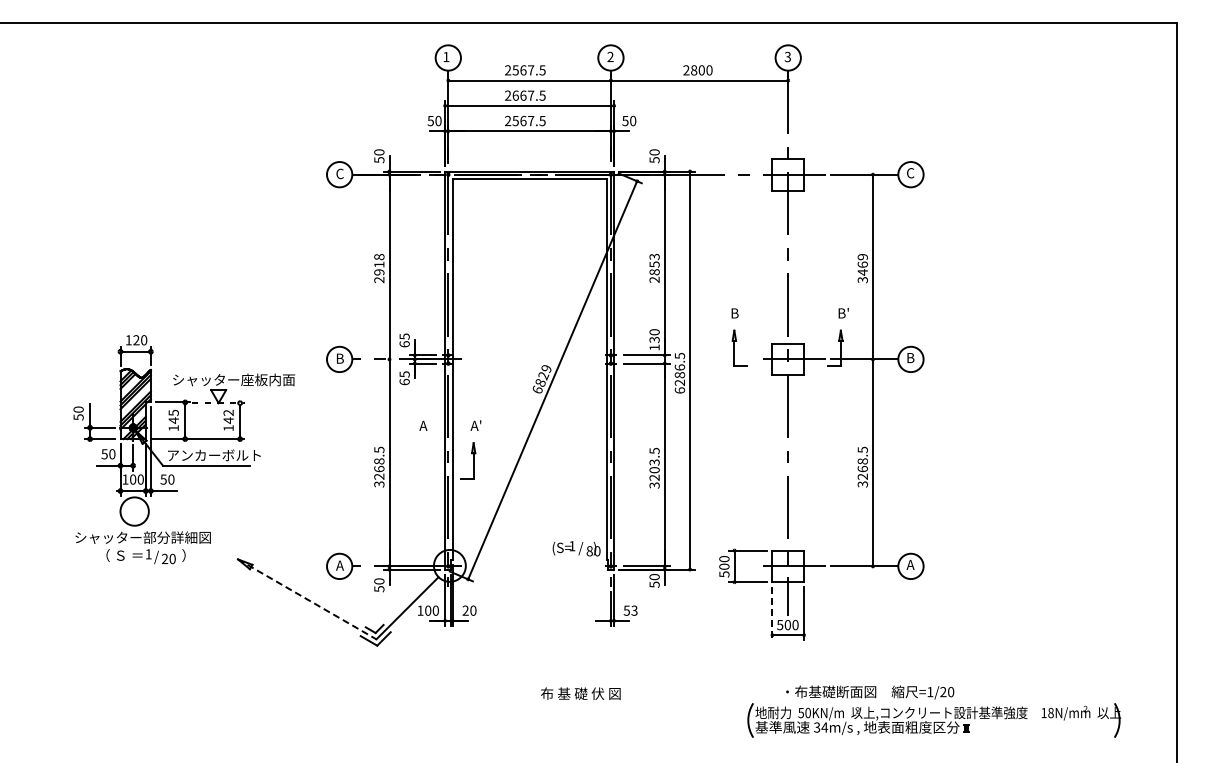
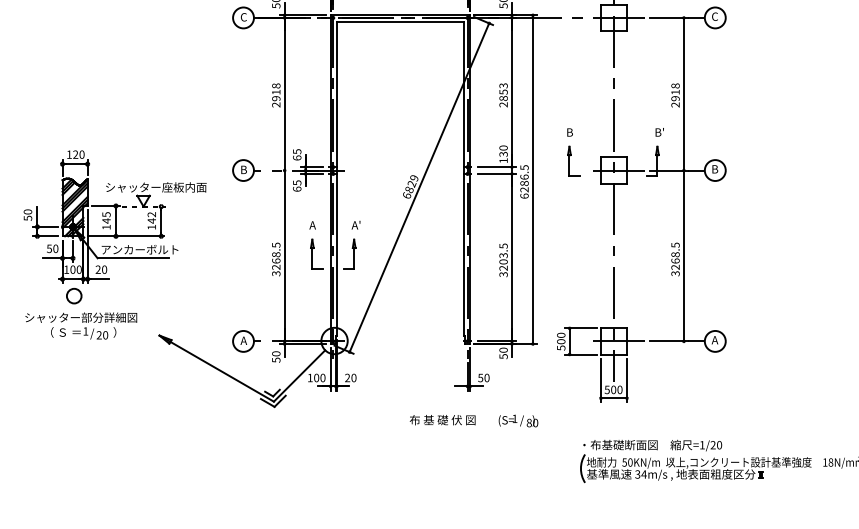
text: (862, 268) -> (675, 95), 3469 -> 2918
part: (428, 460) -> (316, 253), added
text: (163, 479) -> (98, 269), 50 -> 20
circle: (134, 511) -> (74, 296), size x0.62
text: (576, 548) -> (518, 420), moved
line: (307, 599) -> (216, 368), dashed -> solid
text: (634, 610) -> (487, 377), 53 -> 50
line: (772, 613) -> (600, 380), dashed -> solid
text: (870, 692) -> (652, 445), moved
text: (580, 693) -> (442, 419), moved

